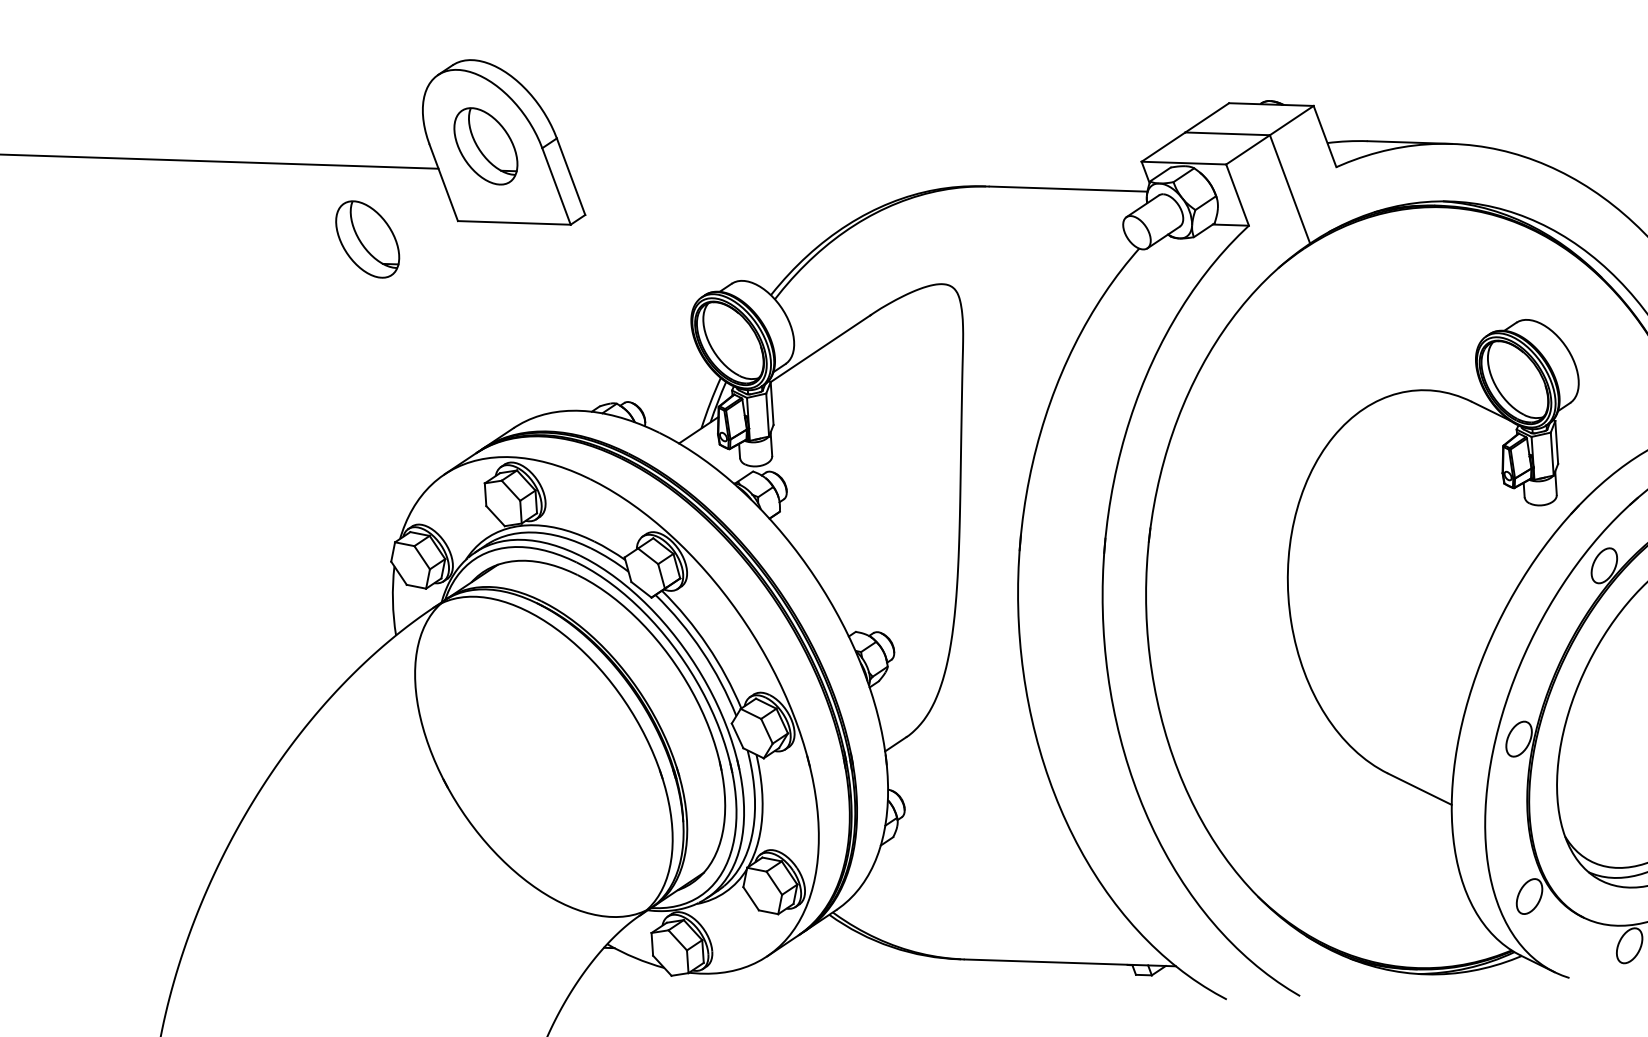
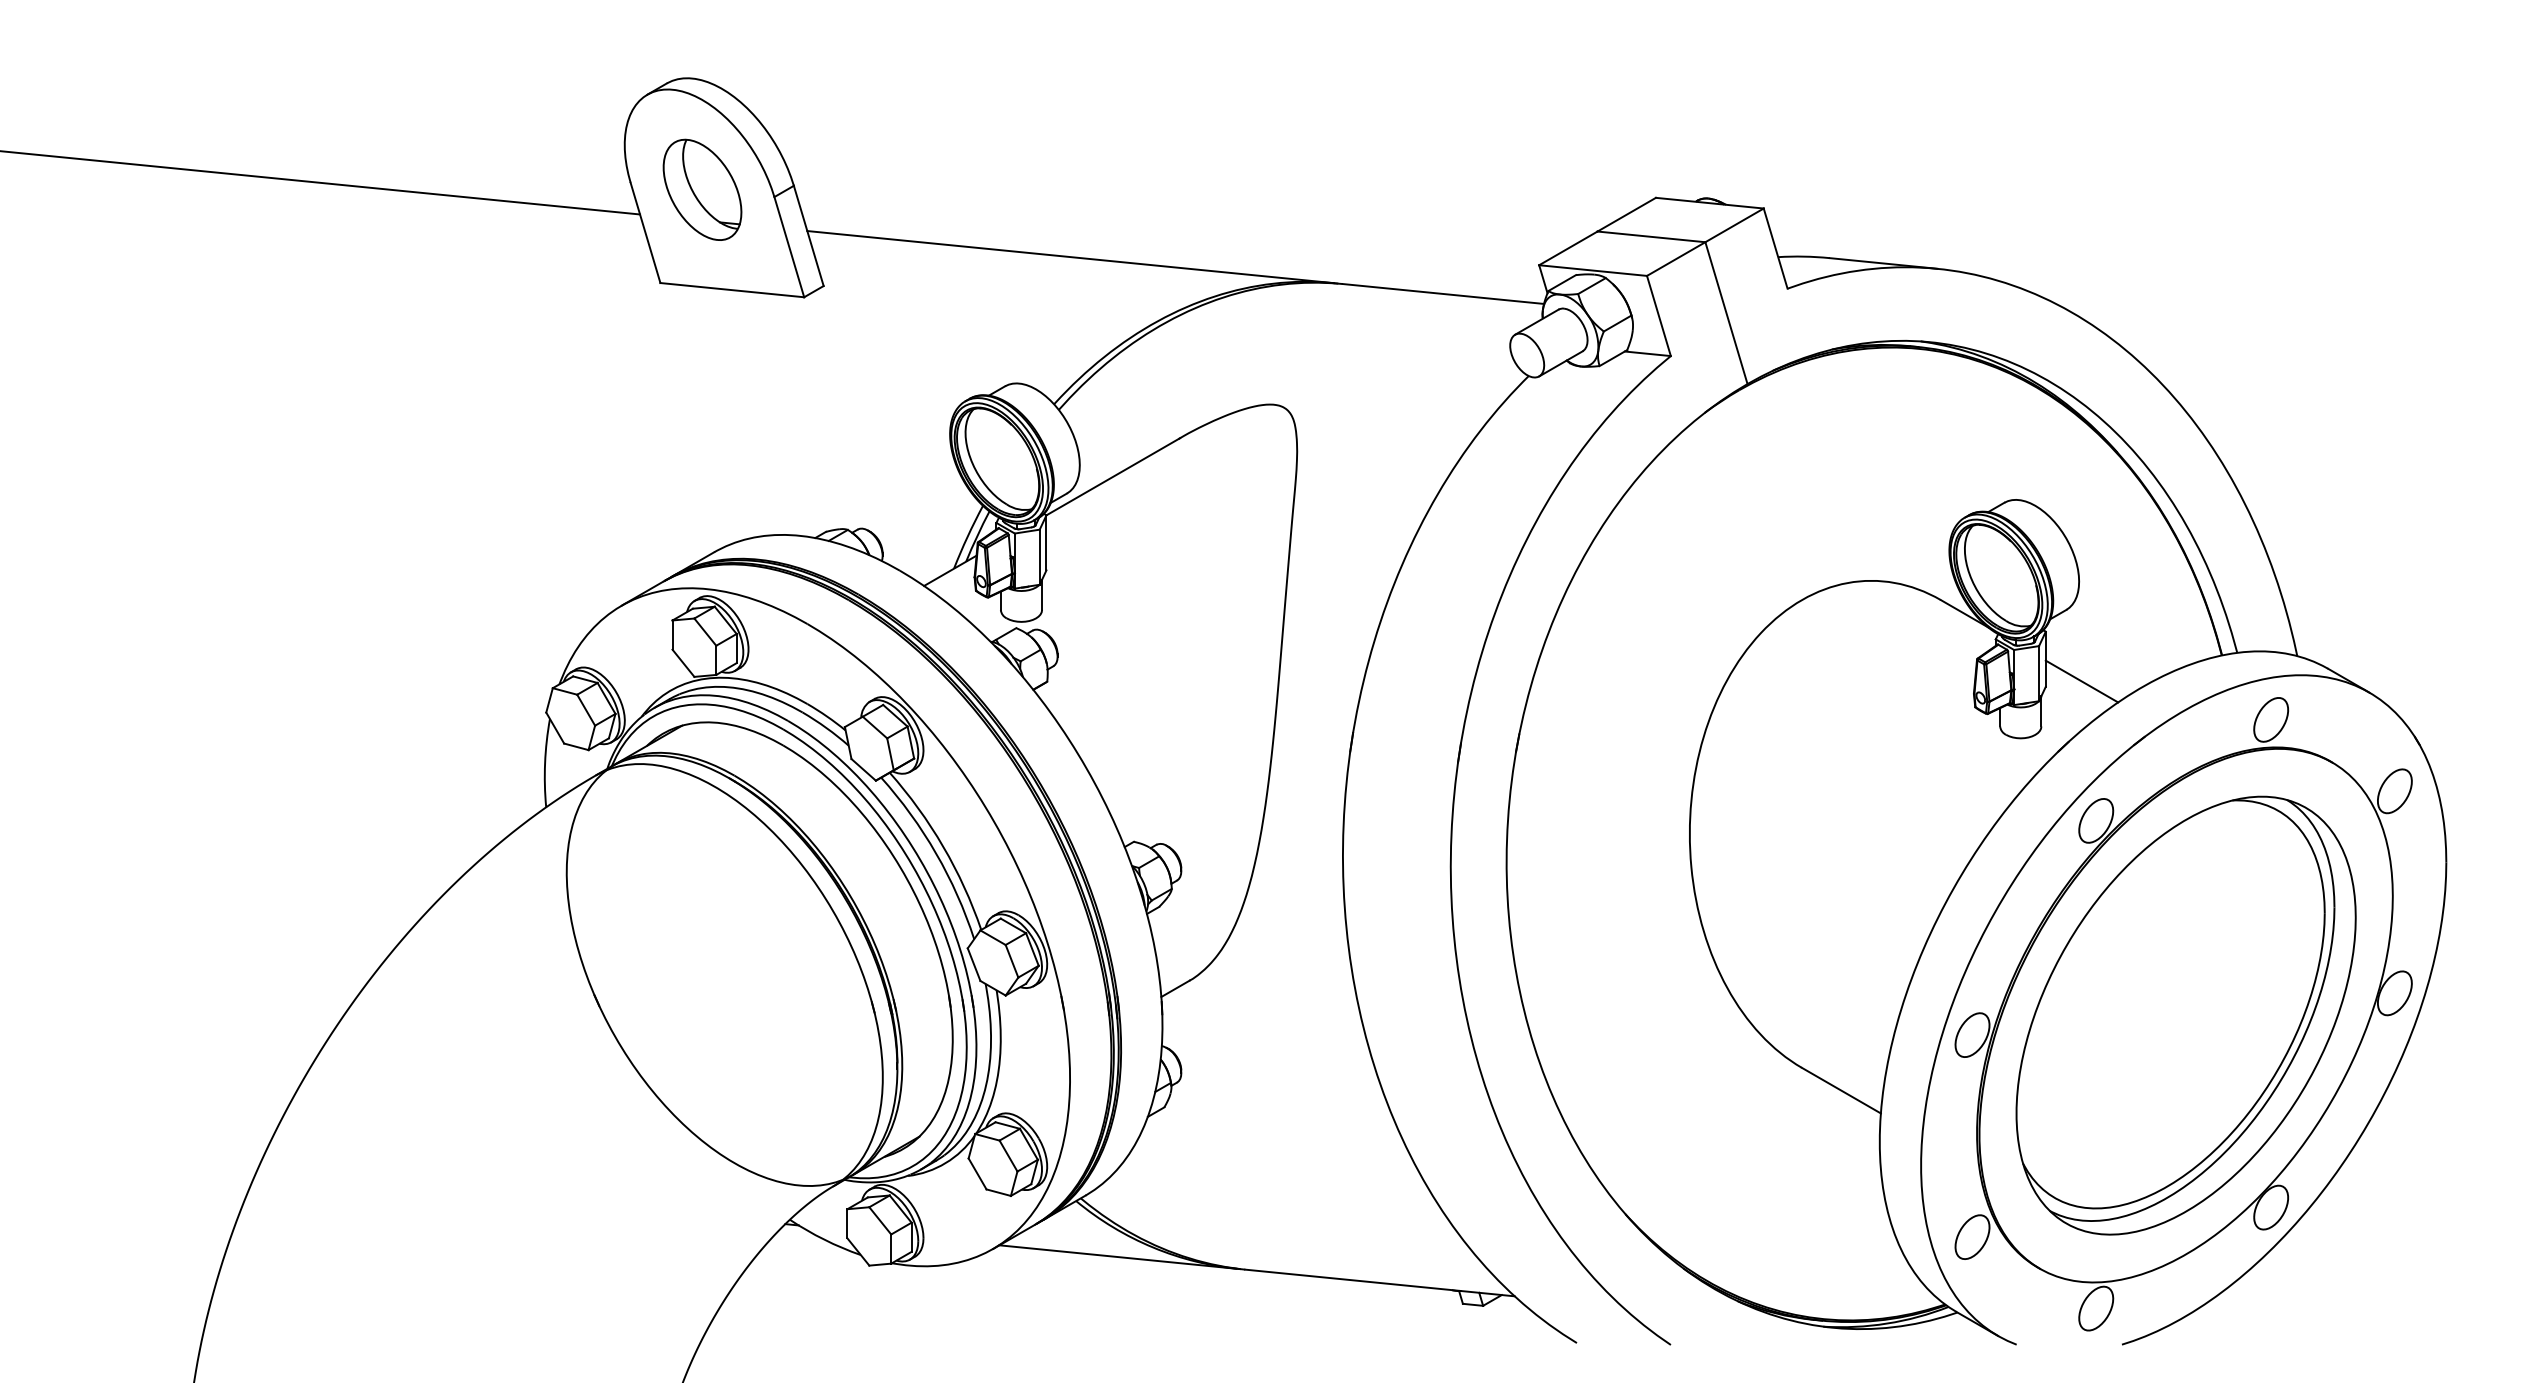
line: (776, 179) -> (1070, 257), added
part: (367, 239) -> (543, 298), removed
line: (1585, 457) -> (2081, 681), added
line: (864, 955) -> (1117, 1256), added

